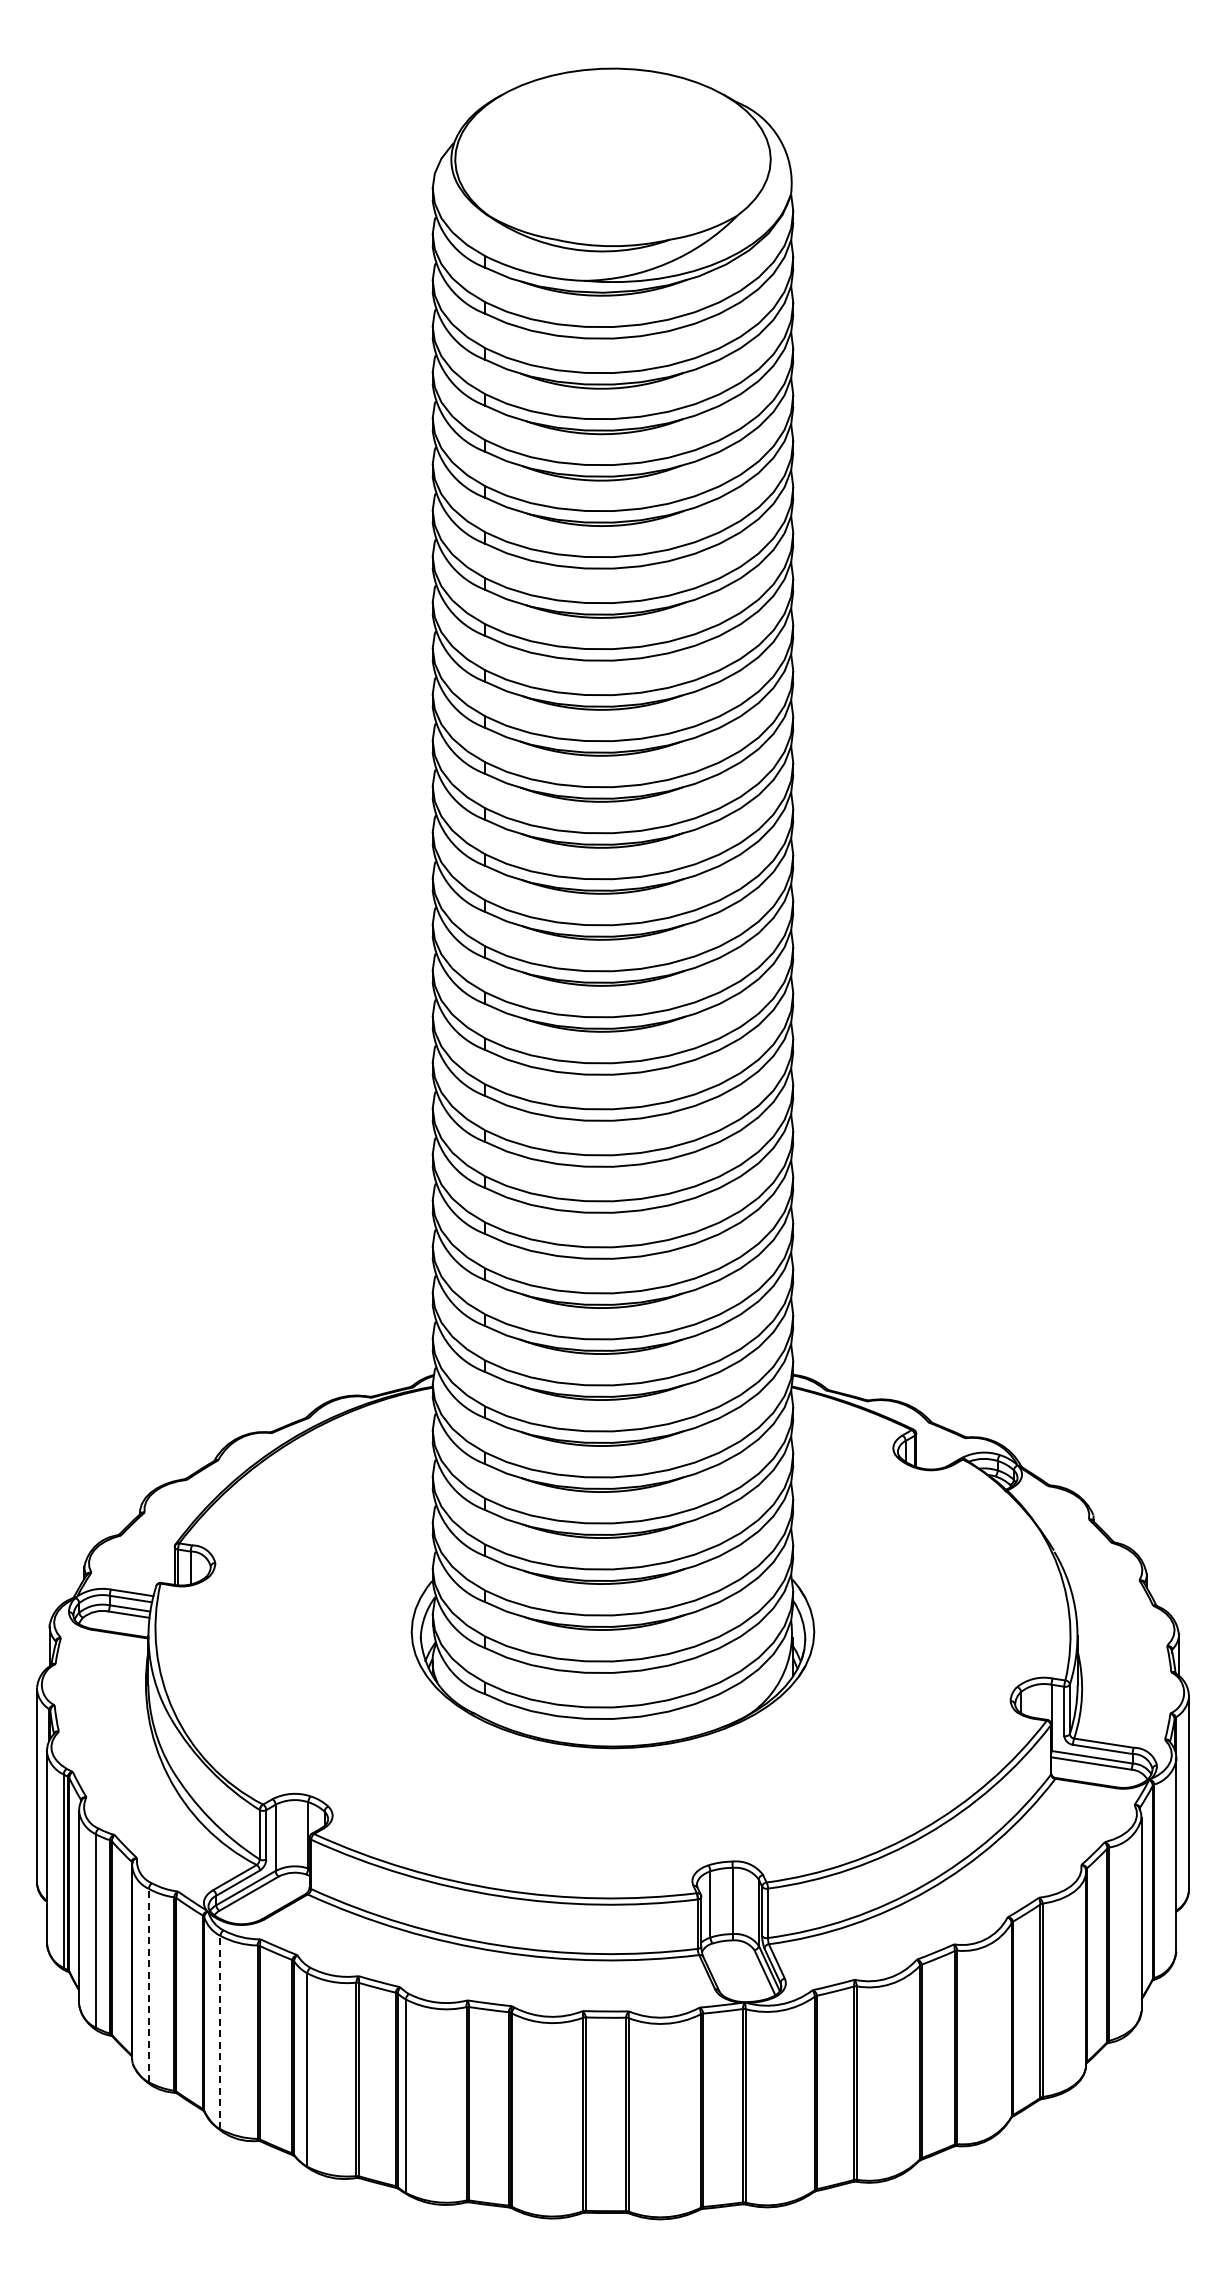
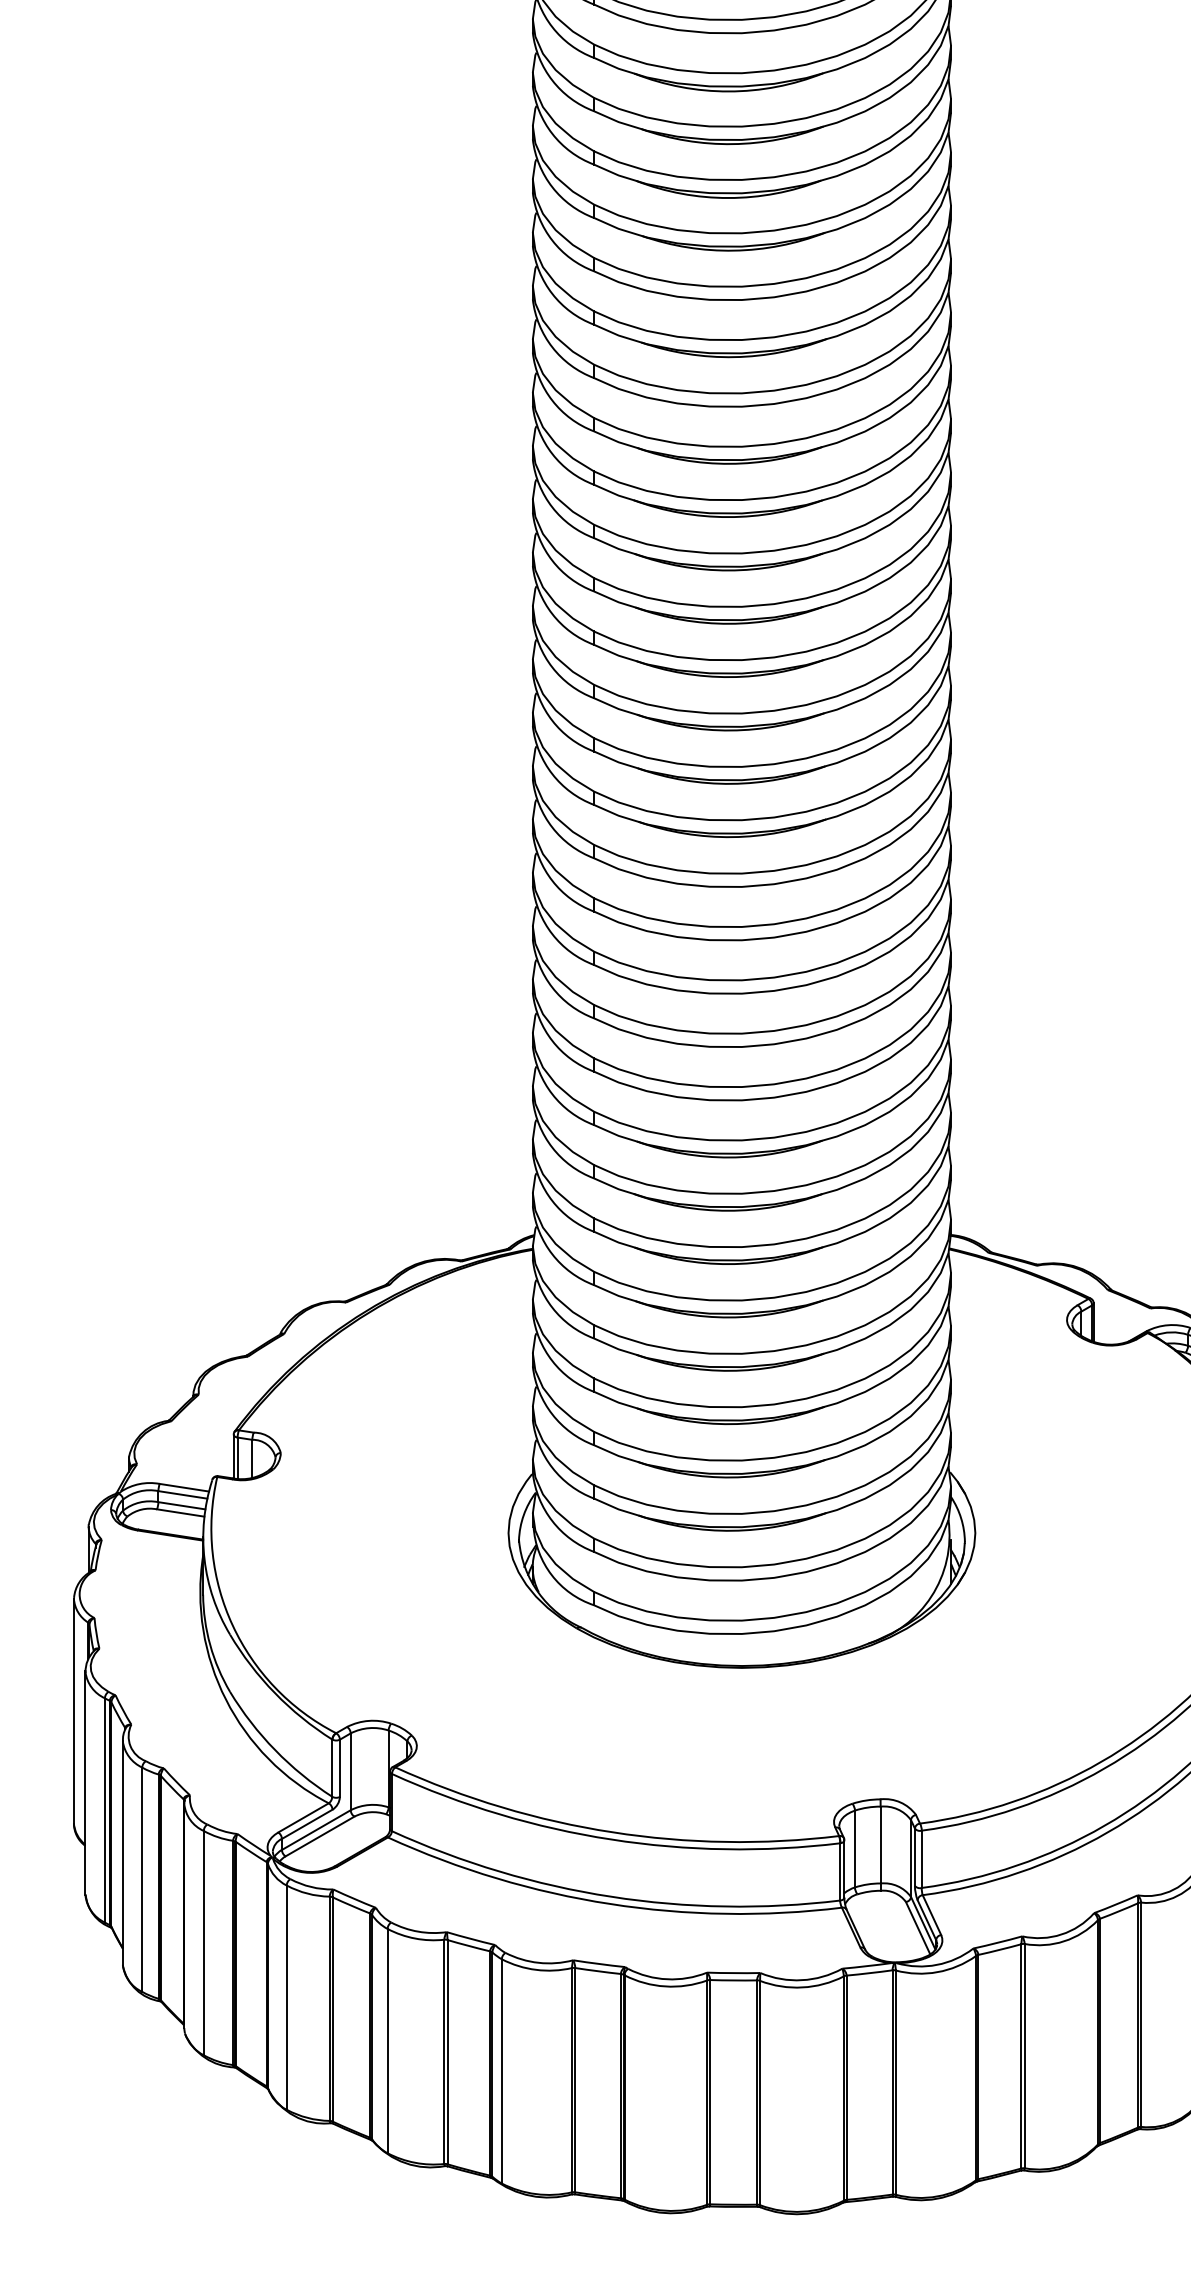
line: (148, 1985) -> (203, 1943), dashed -> solid
line: (220, 2032) -> (286, 1997), dashed -> solid

